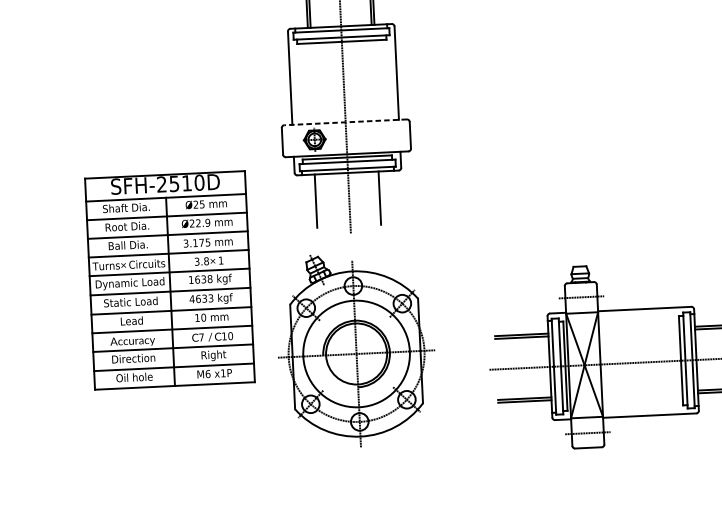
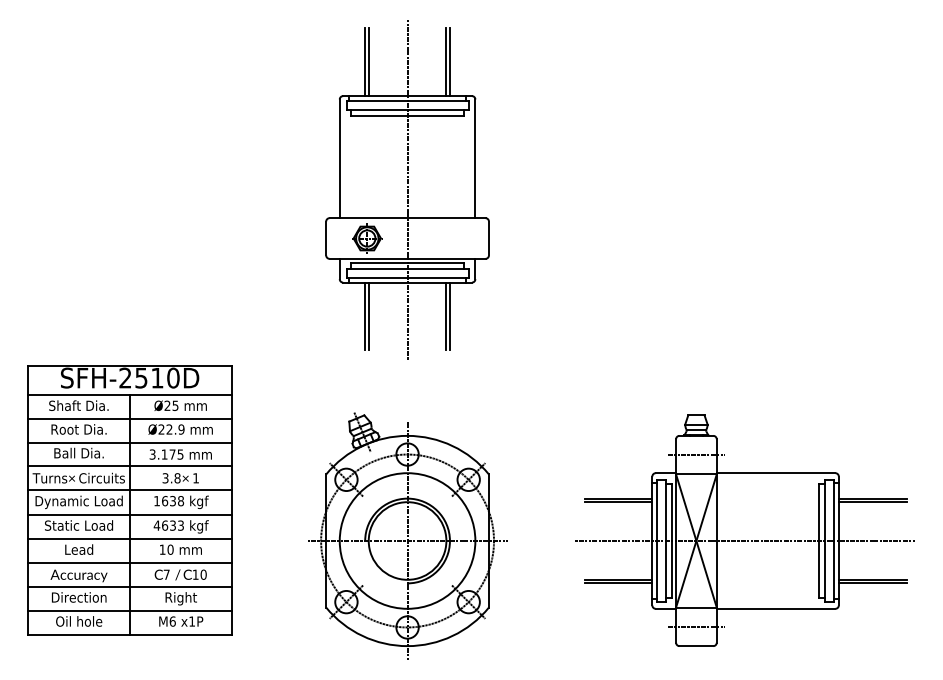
line: (345, 122) -> (407, 218), dashed -> solid
line: (382, 198) -> (449, 316), added
line: (318, 201) -> (368, 316), added
part: (169, 280) -> (129, 500), moved
part: (356, 349) -> (407, 535), moved

